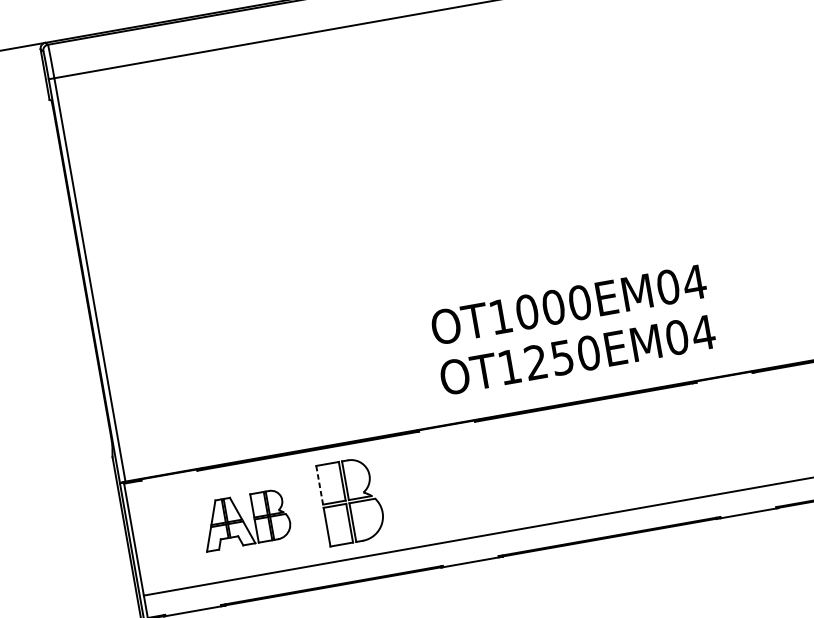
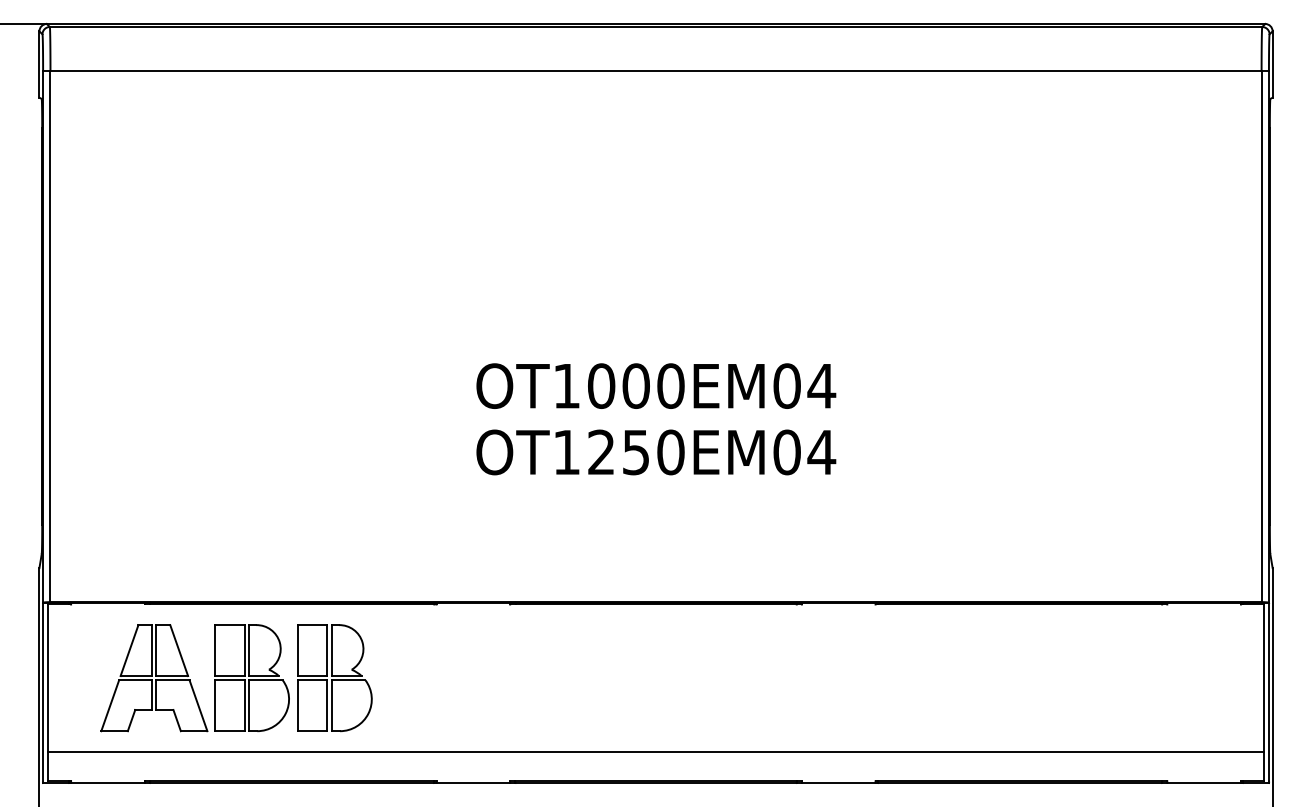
text: (573, 330) -> (656, 419), moved
line: (319, 485) -> (297, 651), dashed -> solid
part: (245, 520) -> (194, 678), size x1.67

